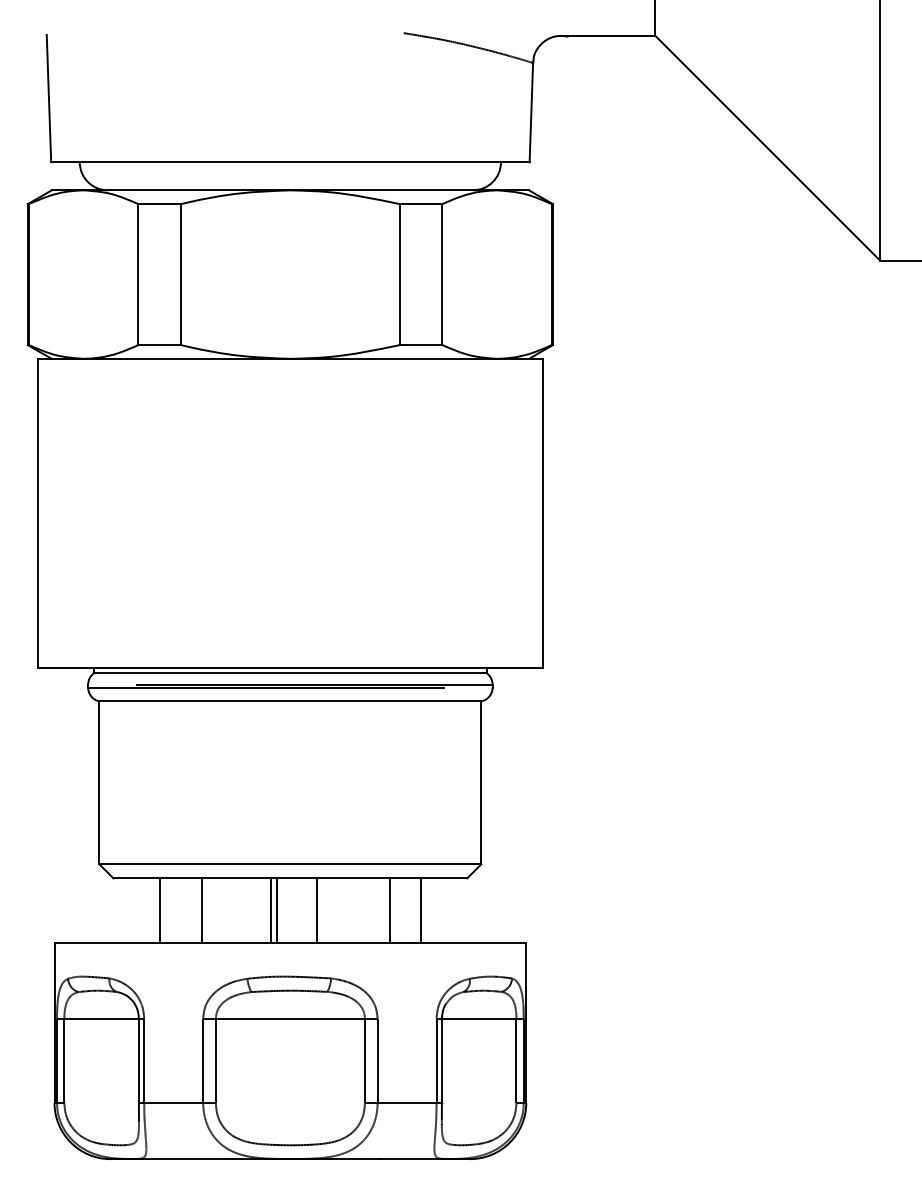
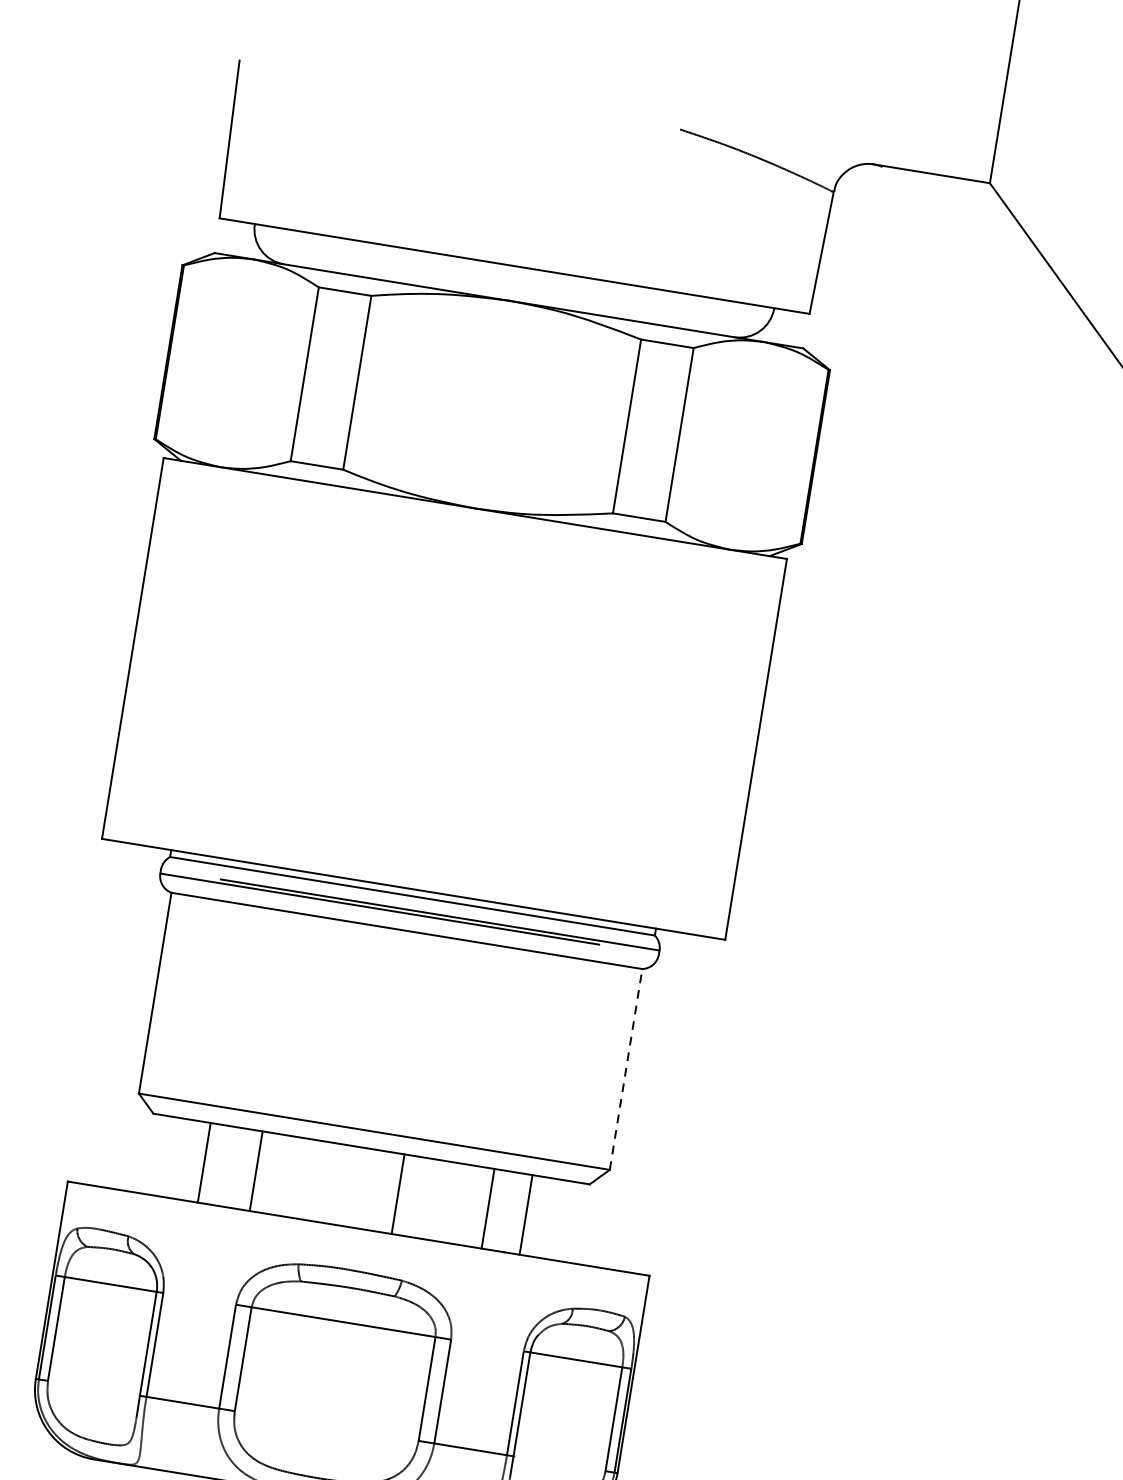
line: (481, 782) -> (626, 1069), solid -> dashed
line: (270, 910) -> (340, 1184), removed
line: (277, 910) -> (349, 1186), removed

